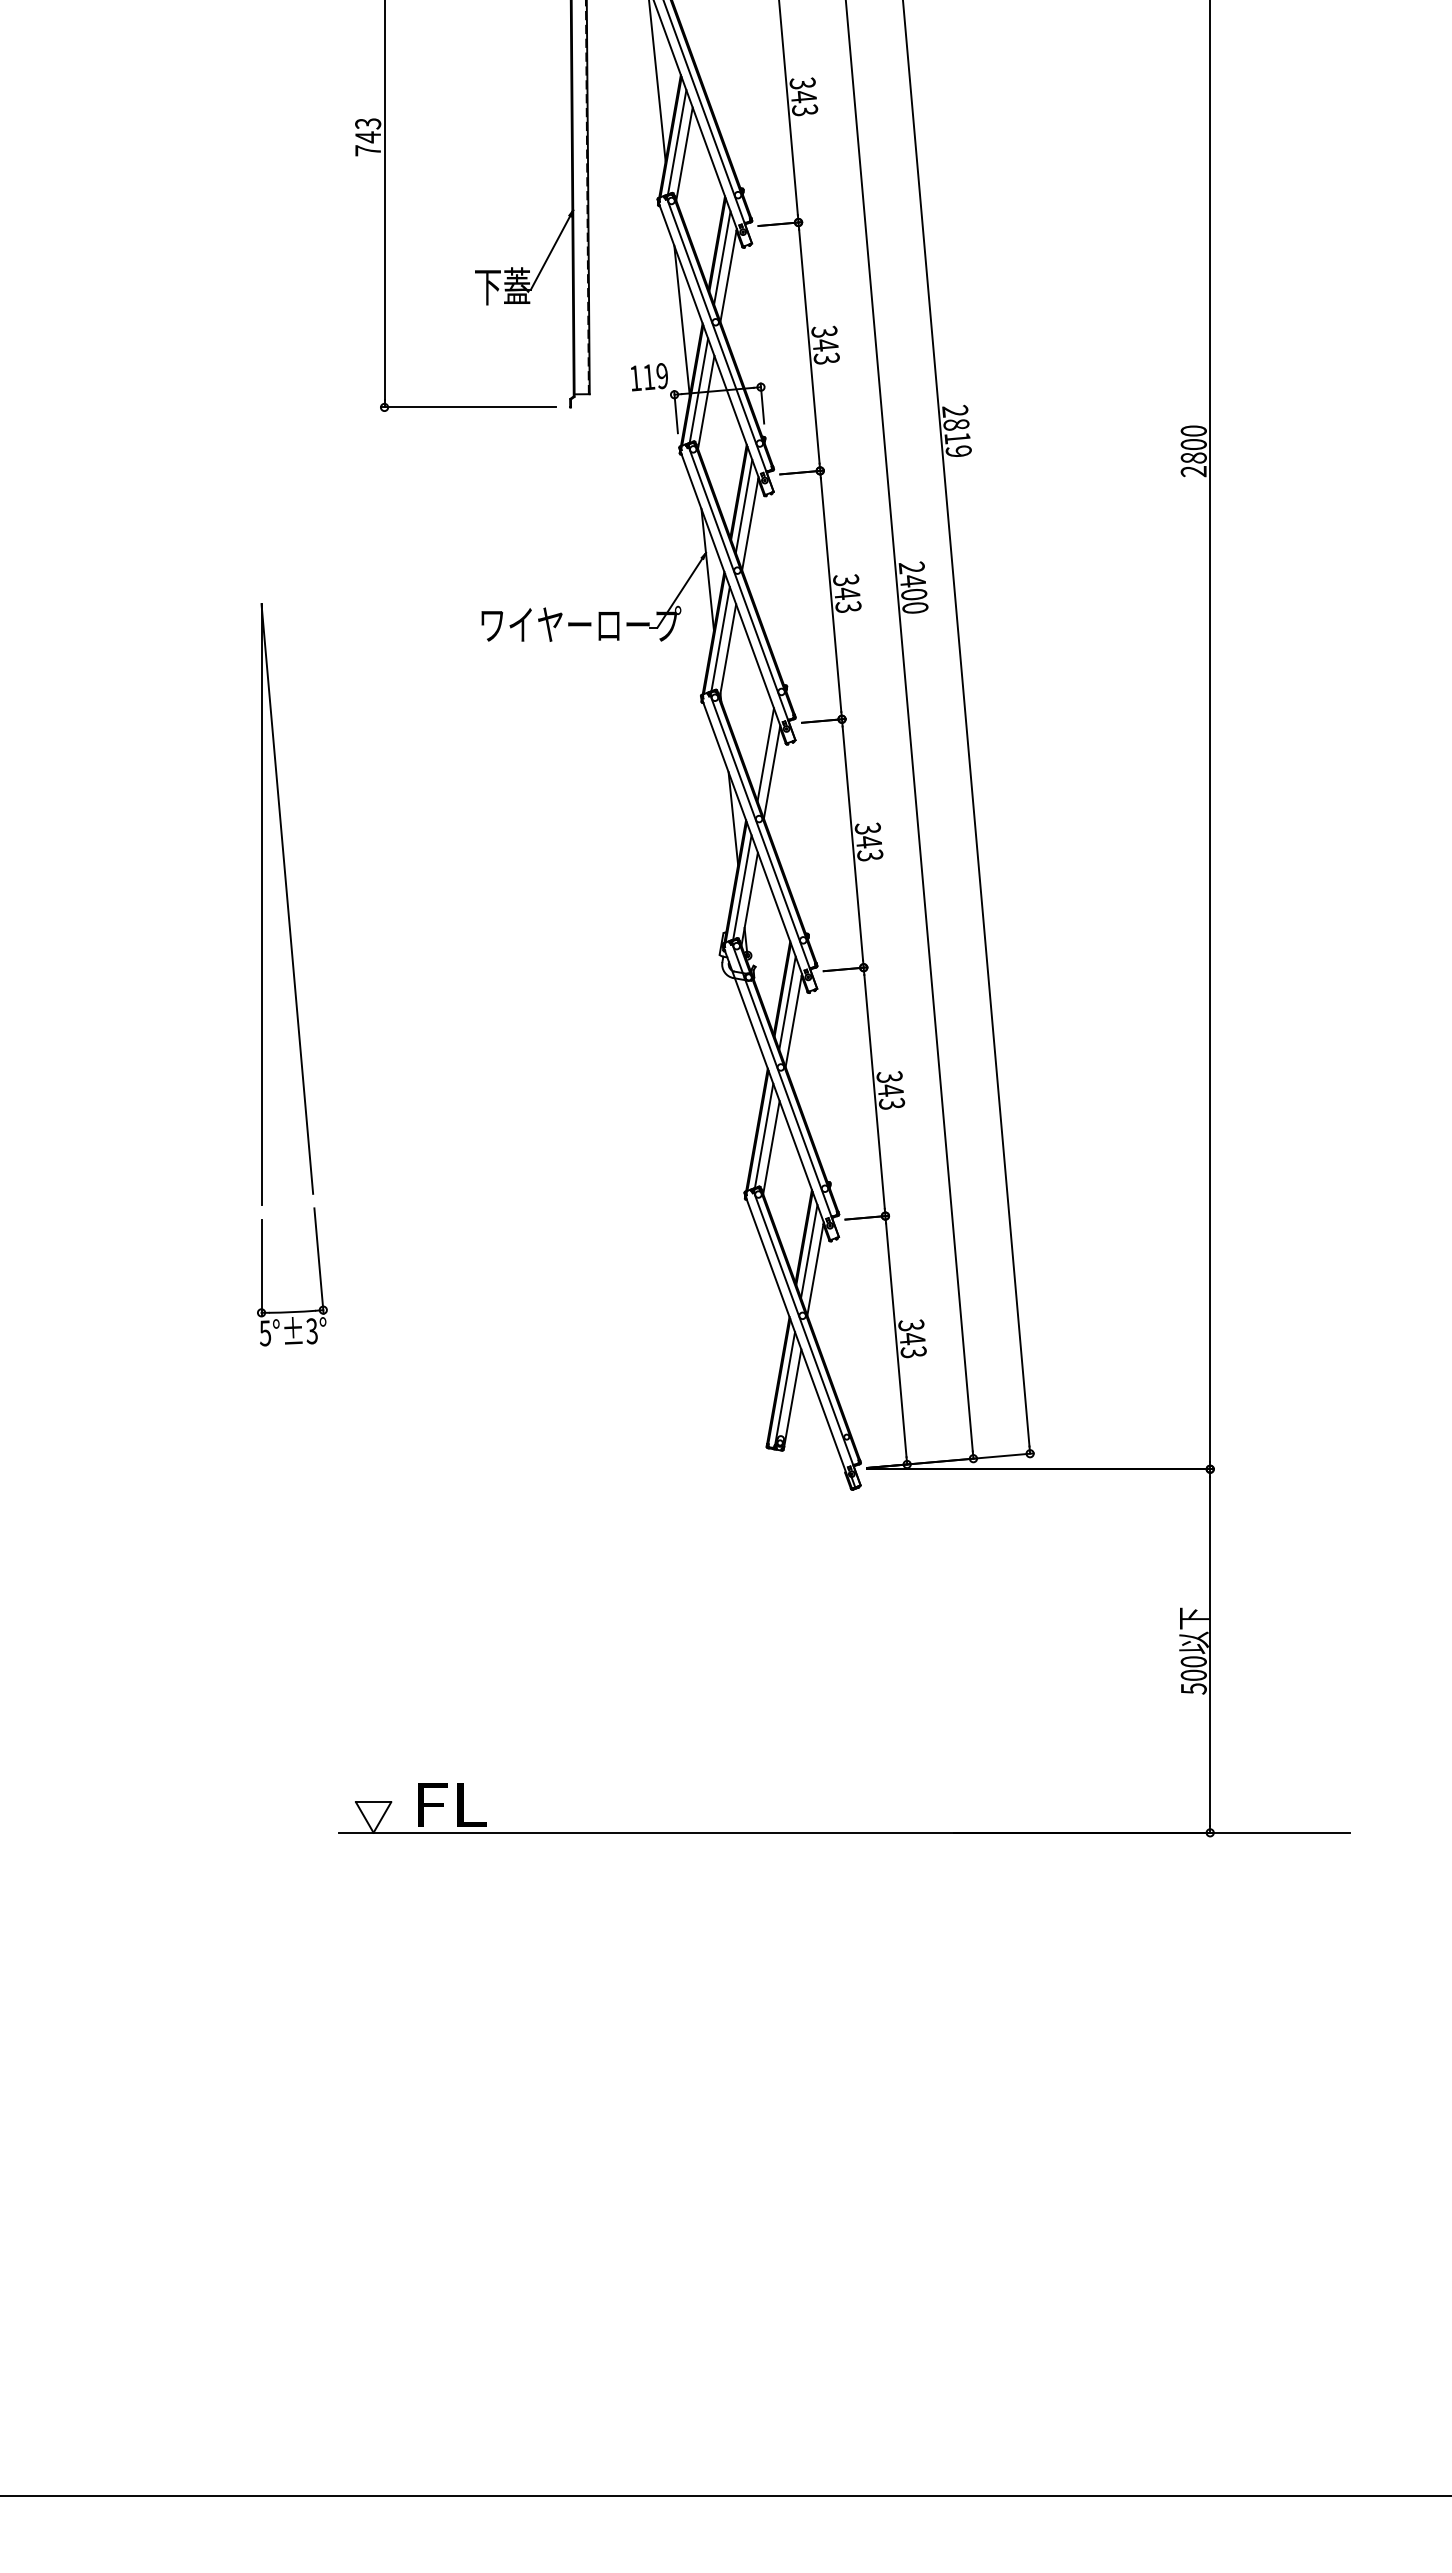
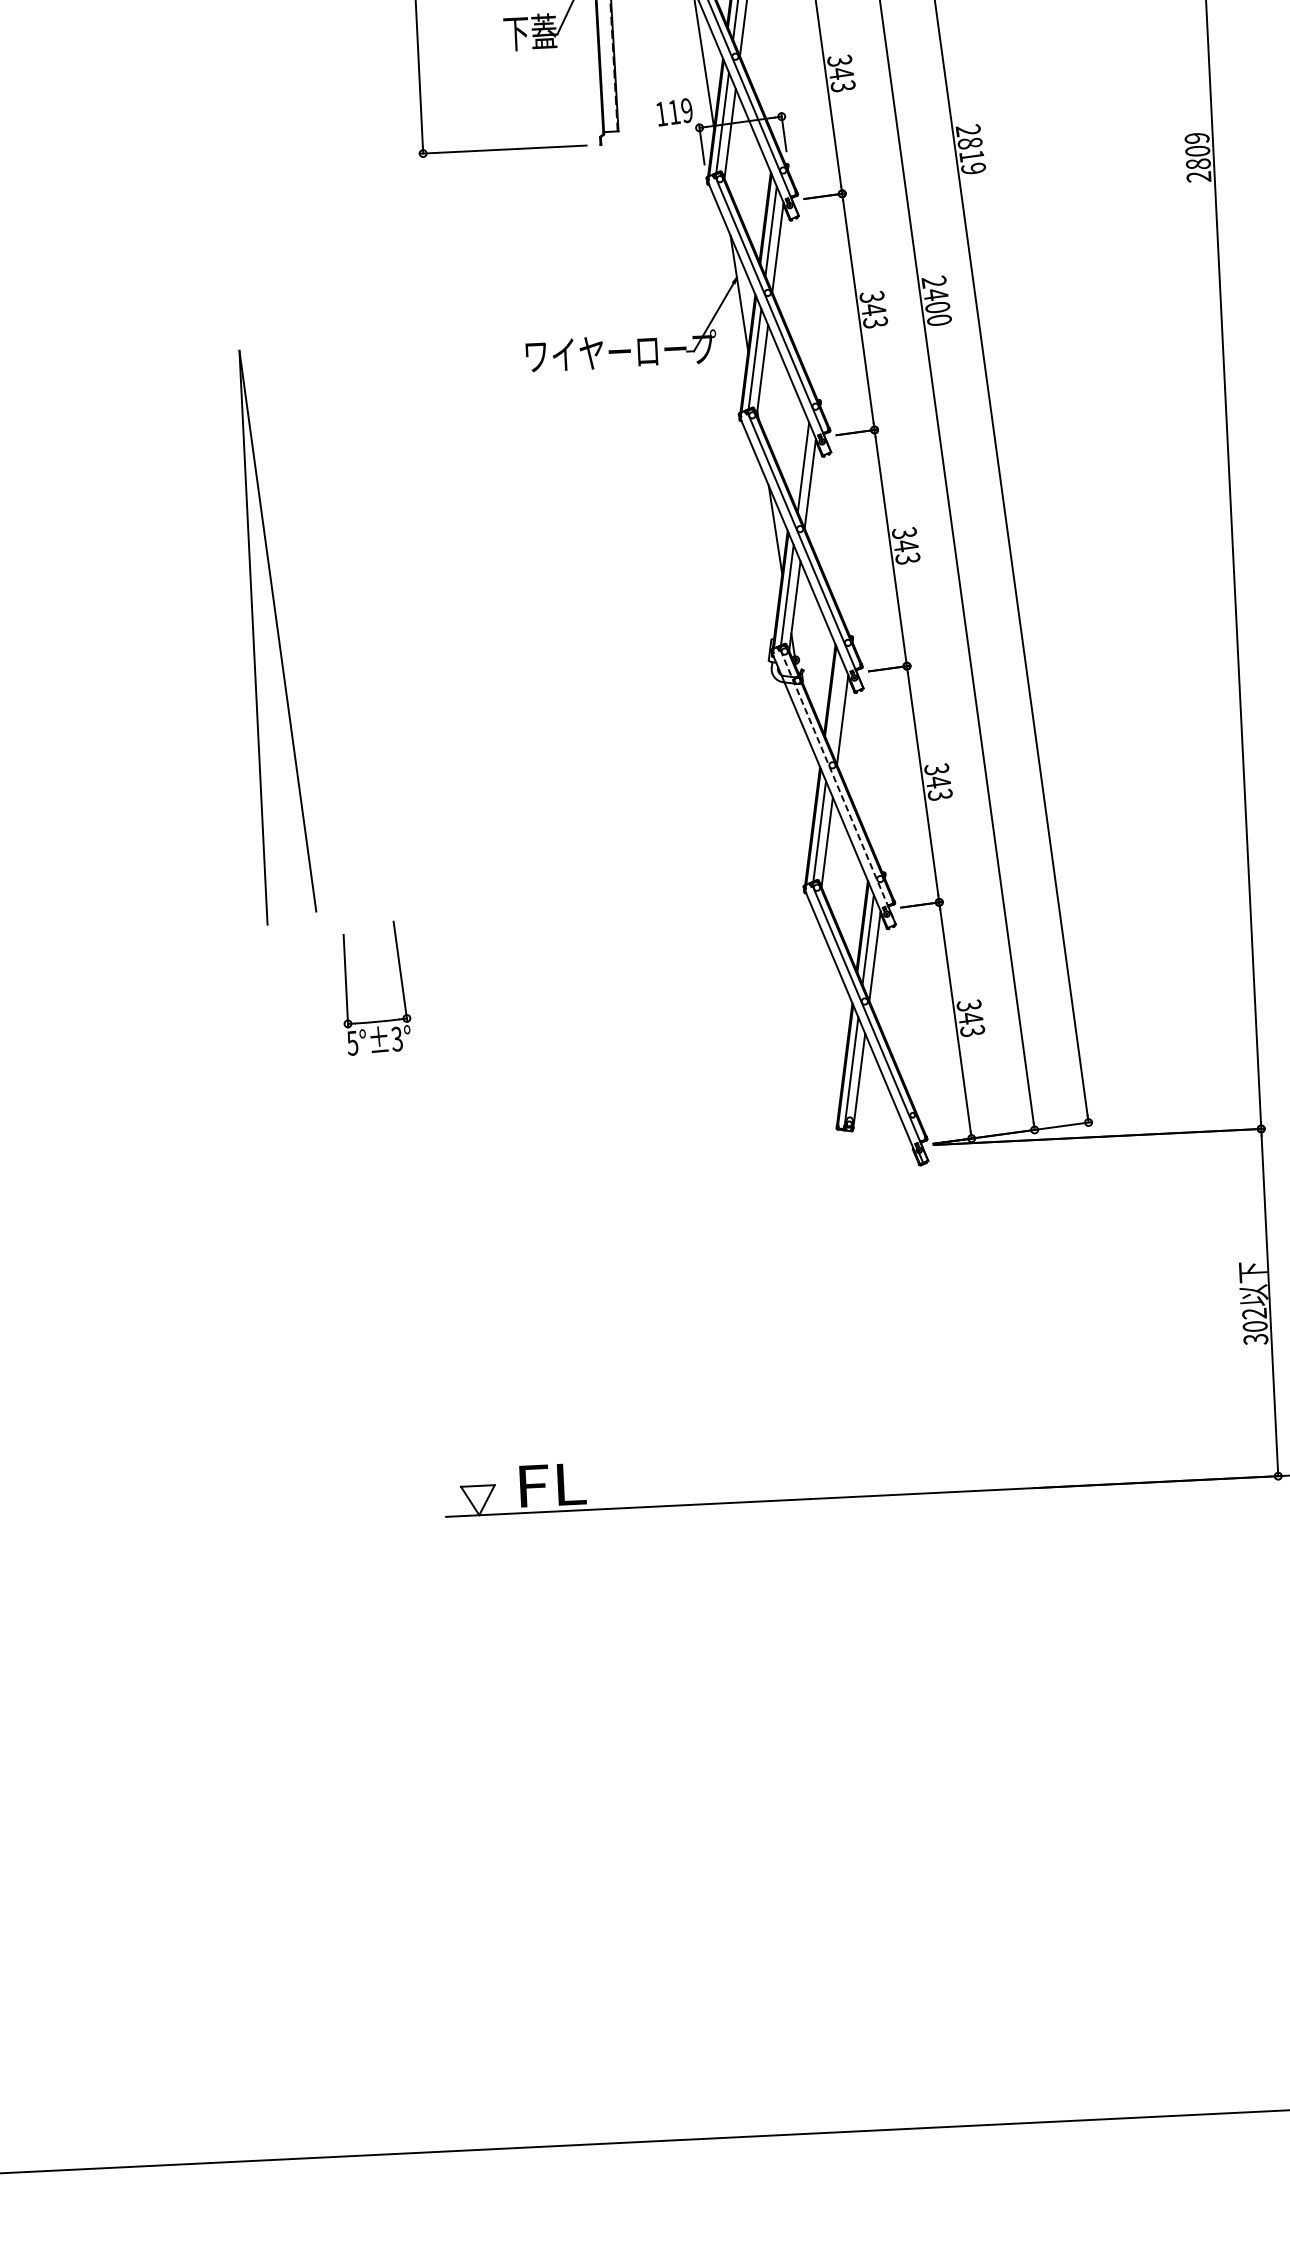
text: (1193, 430) -> (1196, 137), 2800 -> 2809
part: (286, 904) -> (277, 636), moved
line: (787, 1002) -> (835, 702), removed
line: (785, 1090) -> (837, 787), solid -> dashed
text: (1193, 1674) -> (1254, 1325), 500 -> 302

